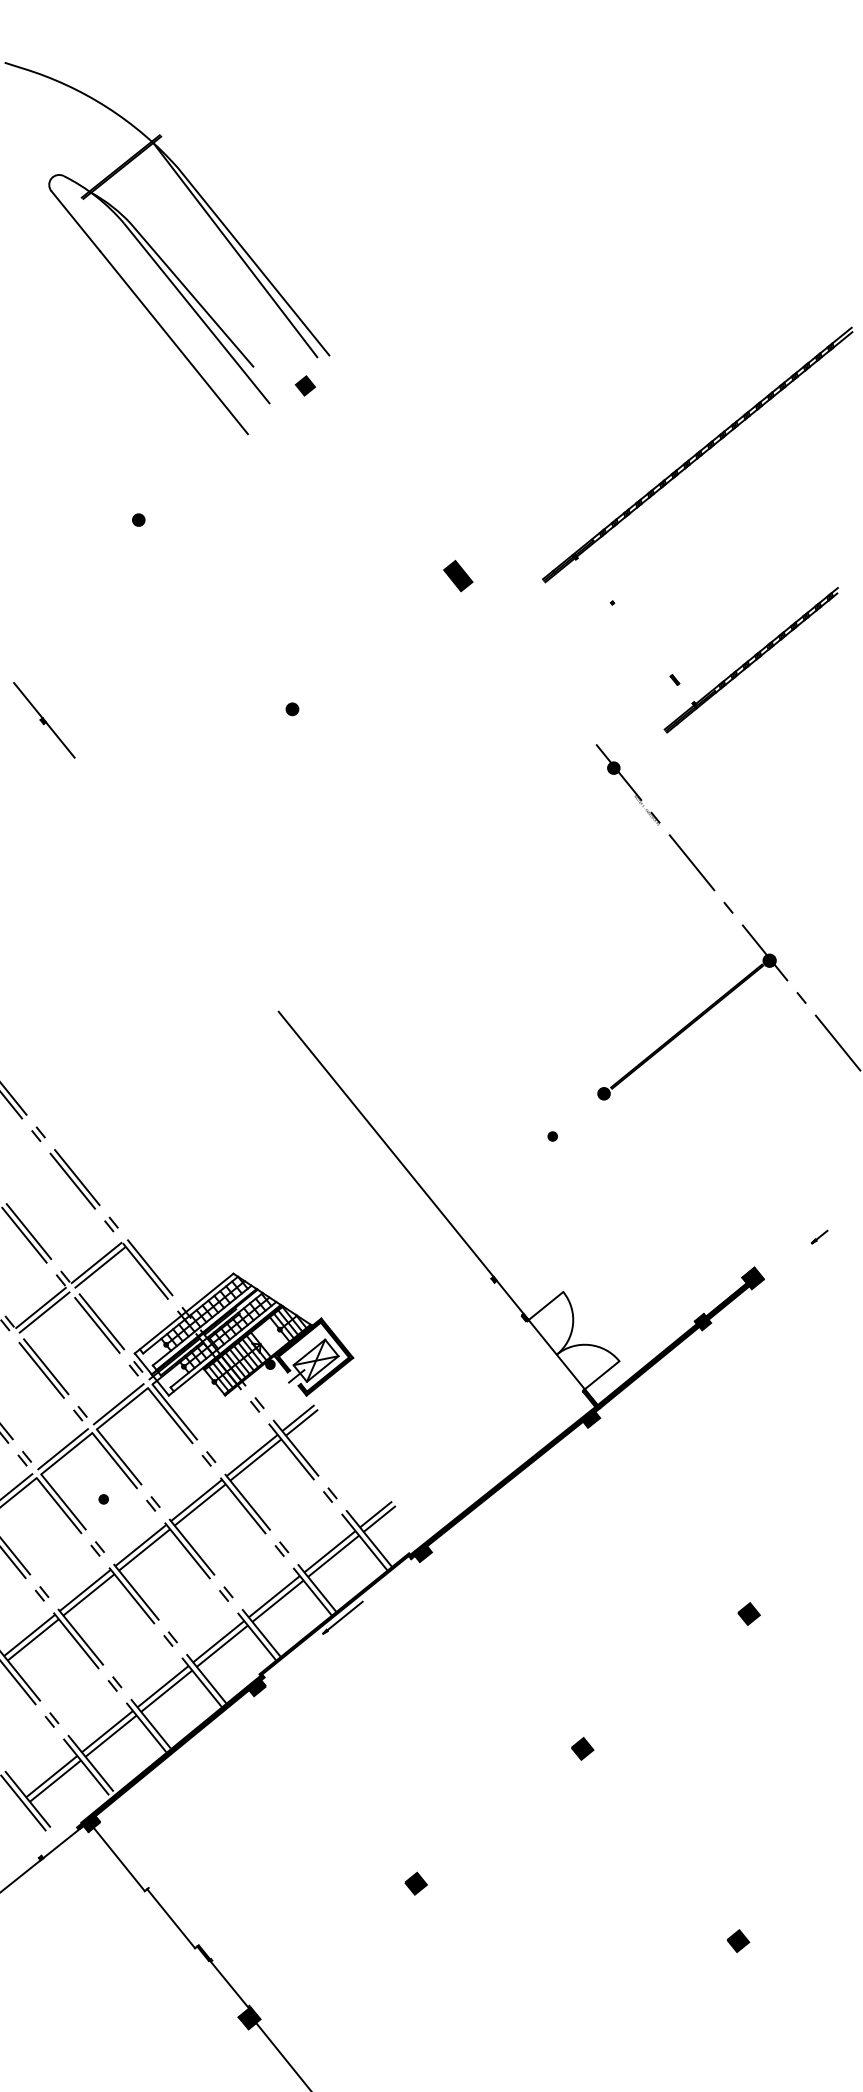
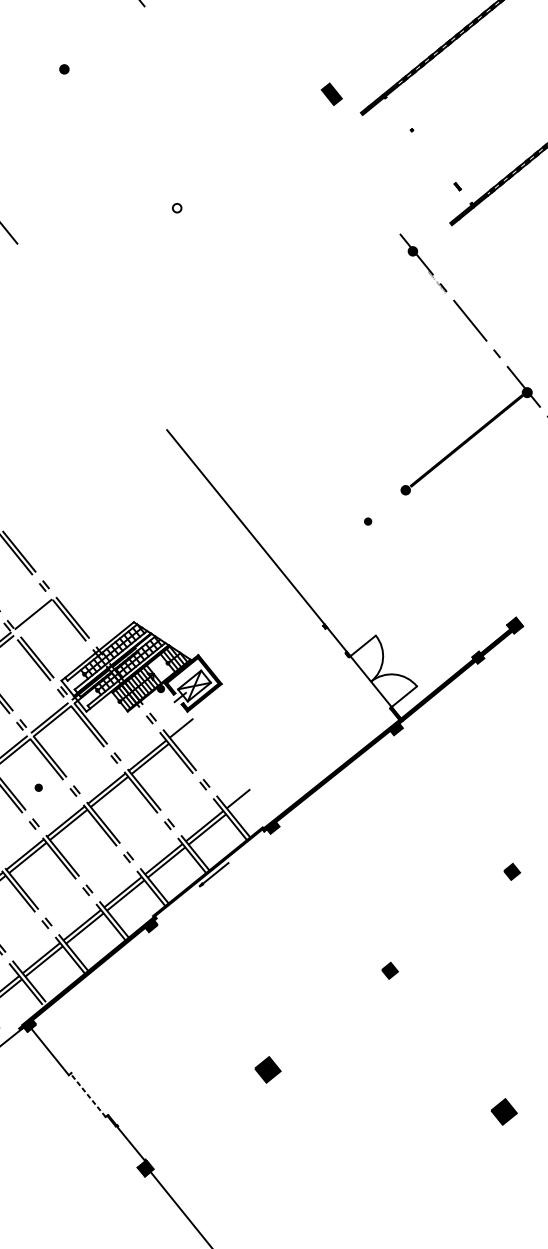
part: (458, 576) -> (331, 94), moved
fill: (292, 709) -> (177, 208), removed
line: (99, 1267) -> (35, 617), removed
line: (301, 1422) -> (183, 731), removed
line: (379, 1518) -> (241, 801), removed
part: (415, 1883) -> (267, 1069), size x1.6
line: (170, 1918) -> (87, 1095), solid -> dashed
part: (738, 1940) -> (504, 1111), size x1.6

